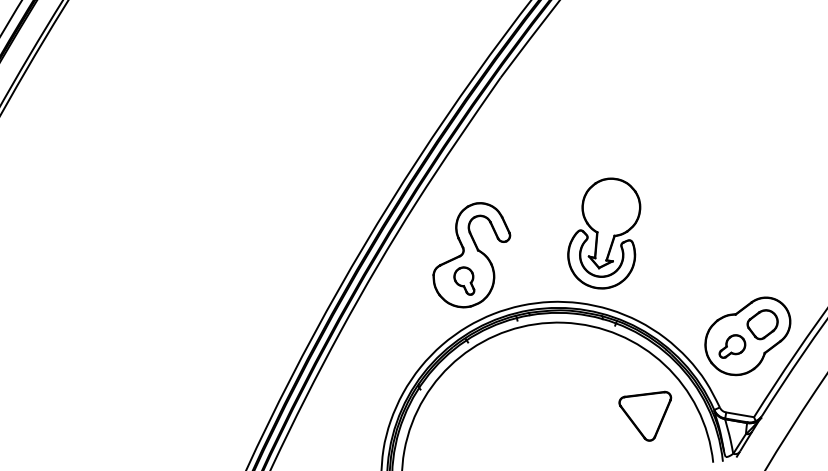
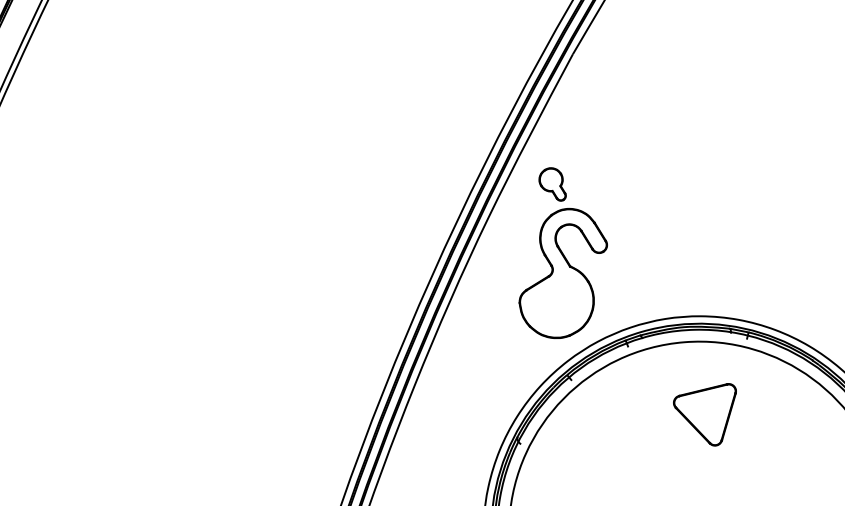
part: (604, 233) -> (721, 228), removed
part: (464, 280) -> (552, 184), moved
part: (645, 415) -> (707, 415), moved

